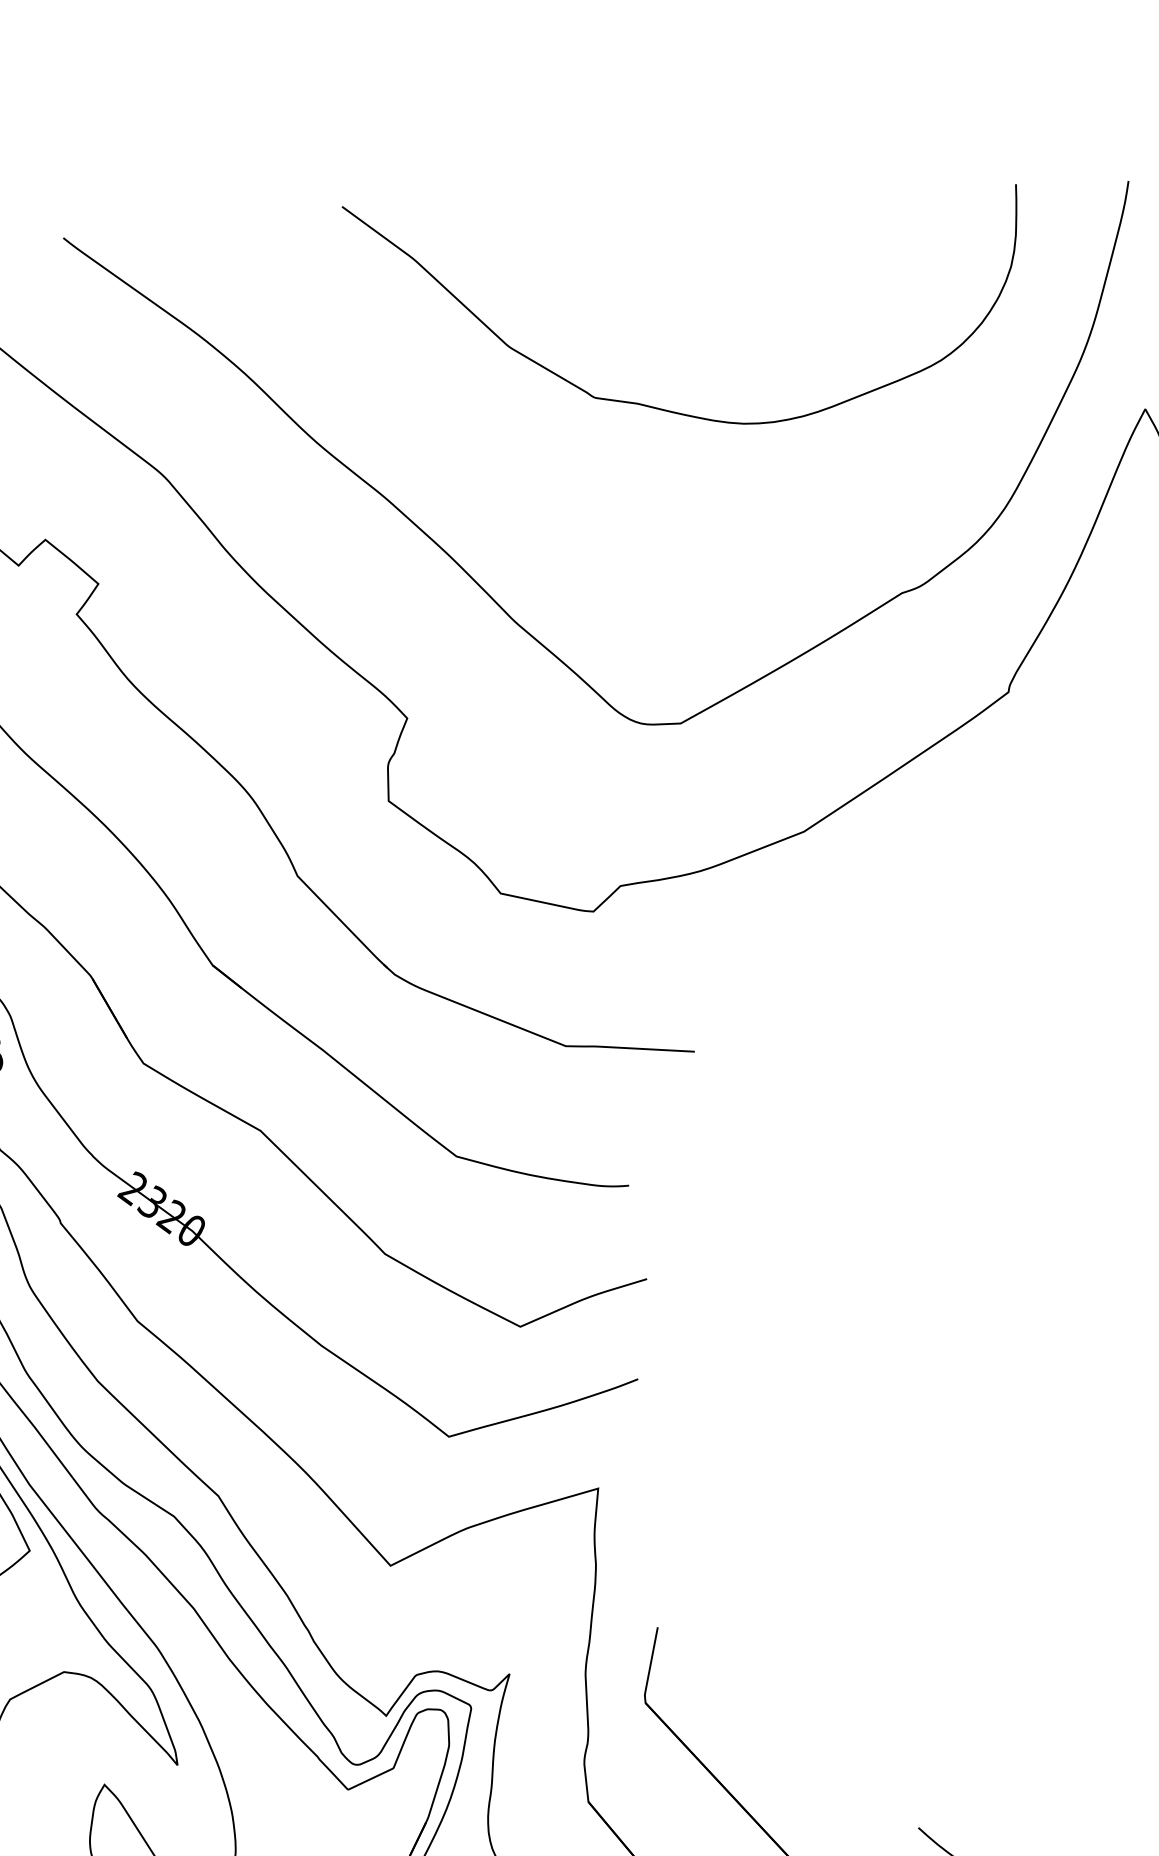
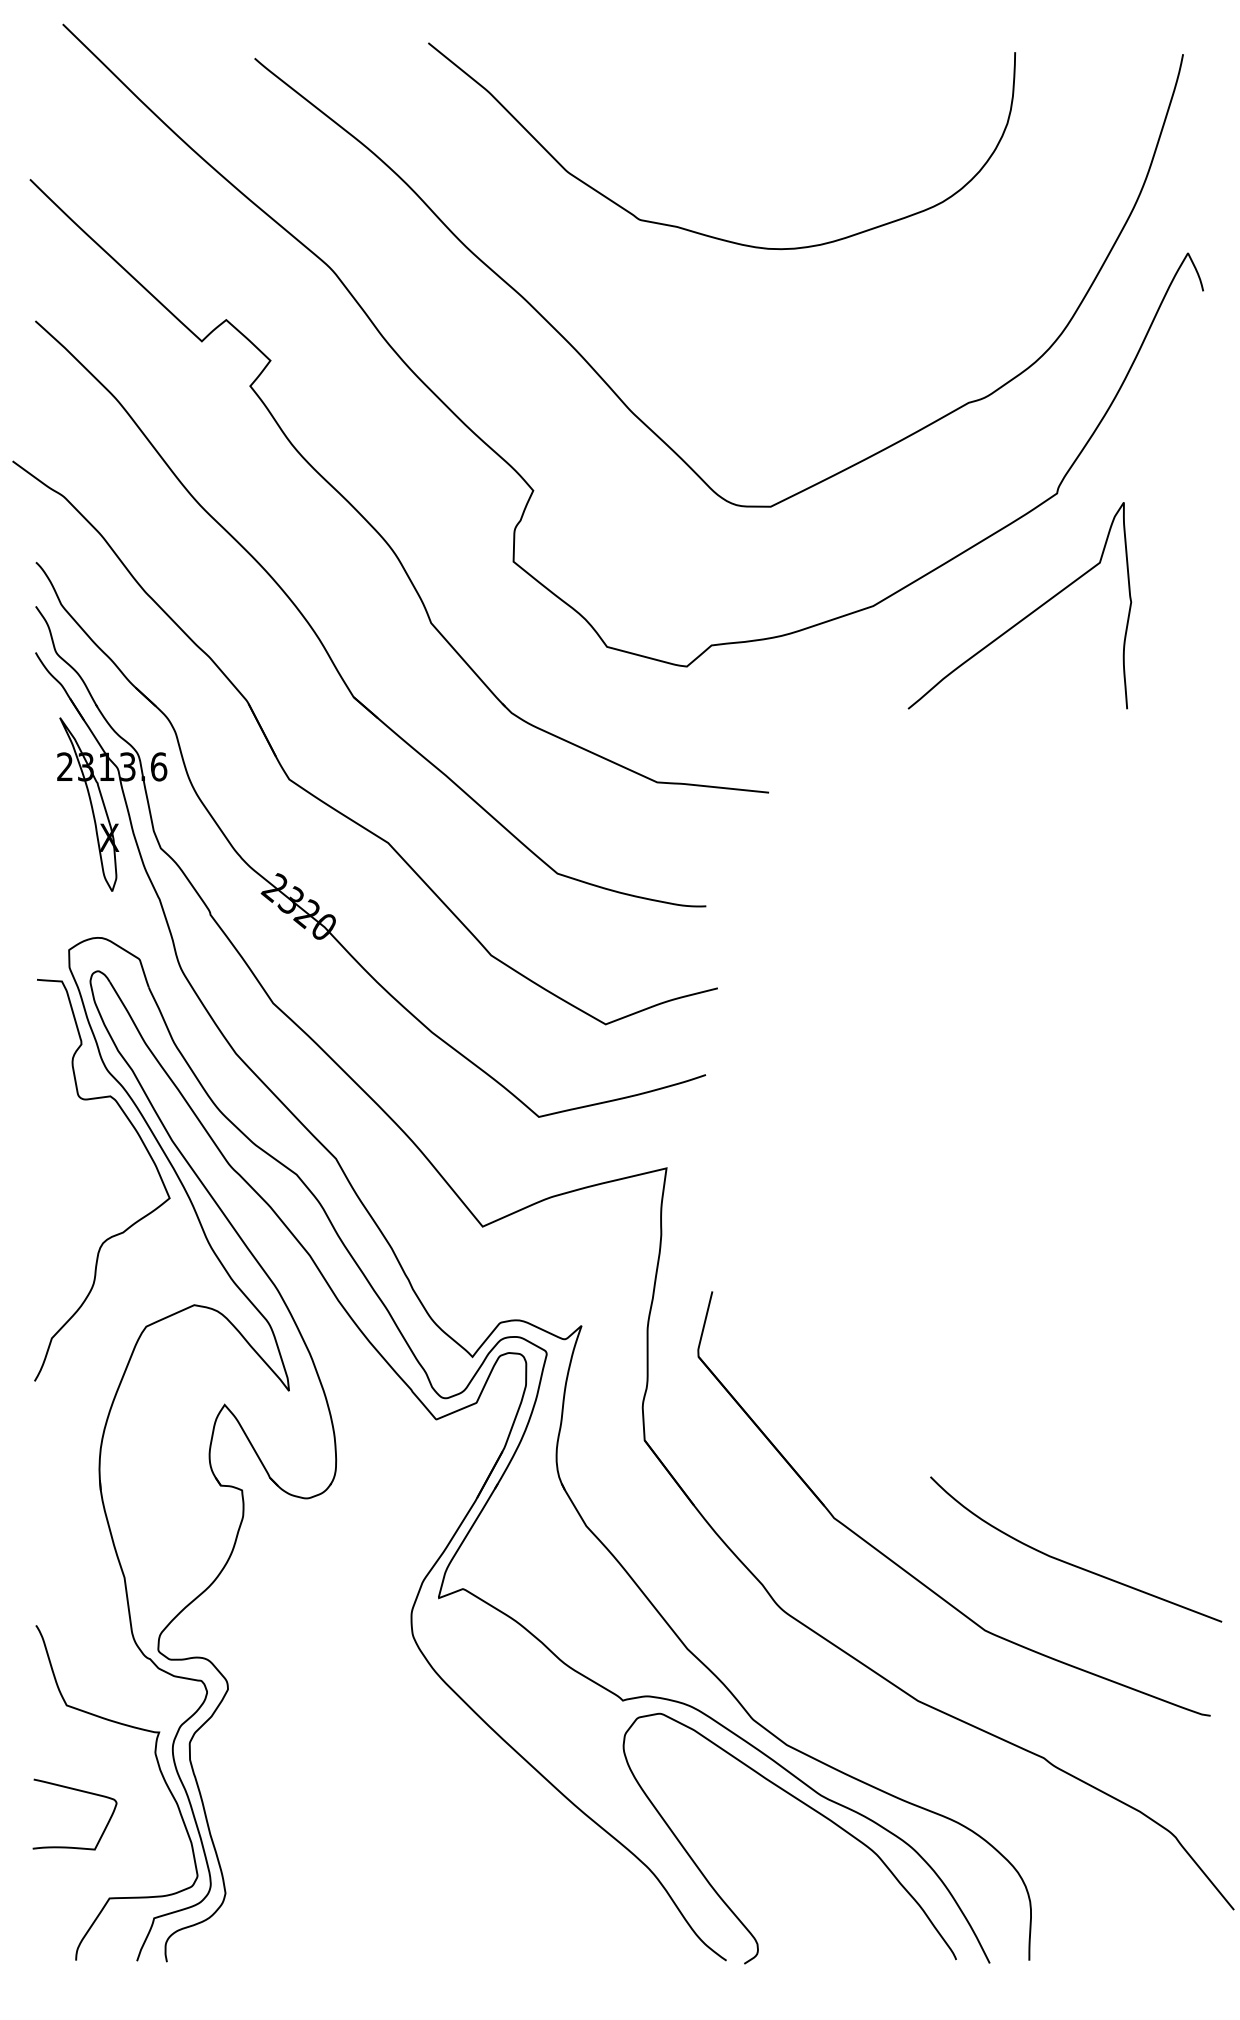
curve: (665, 408) -> (700, 232), moved
curve: (980, 833) -> (1026, 615), added

